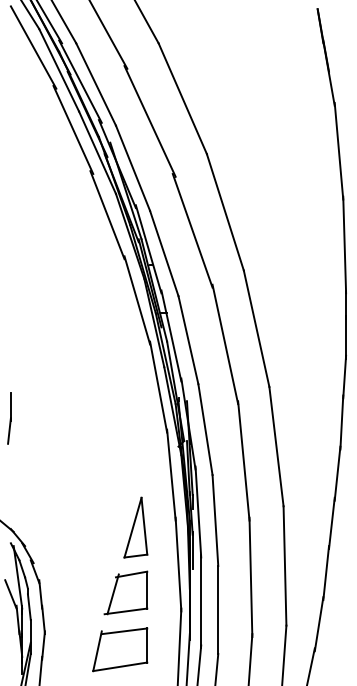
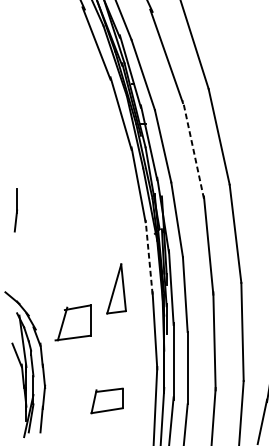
line: (225, 343) -> (193, 149), solid -> dashed
line: (171, 475) -> (149, 257), solid -> dashed
part: (135, 527) -> (116, 288), moved
part: (125, 592) -> (72, 322), moved
part: (120, 649) -> (107, 400), size x0.7

